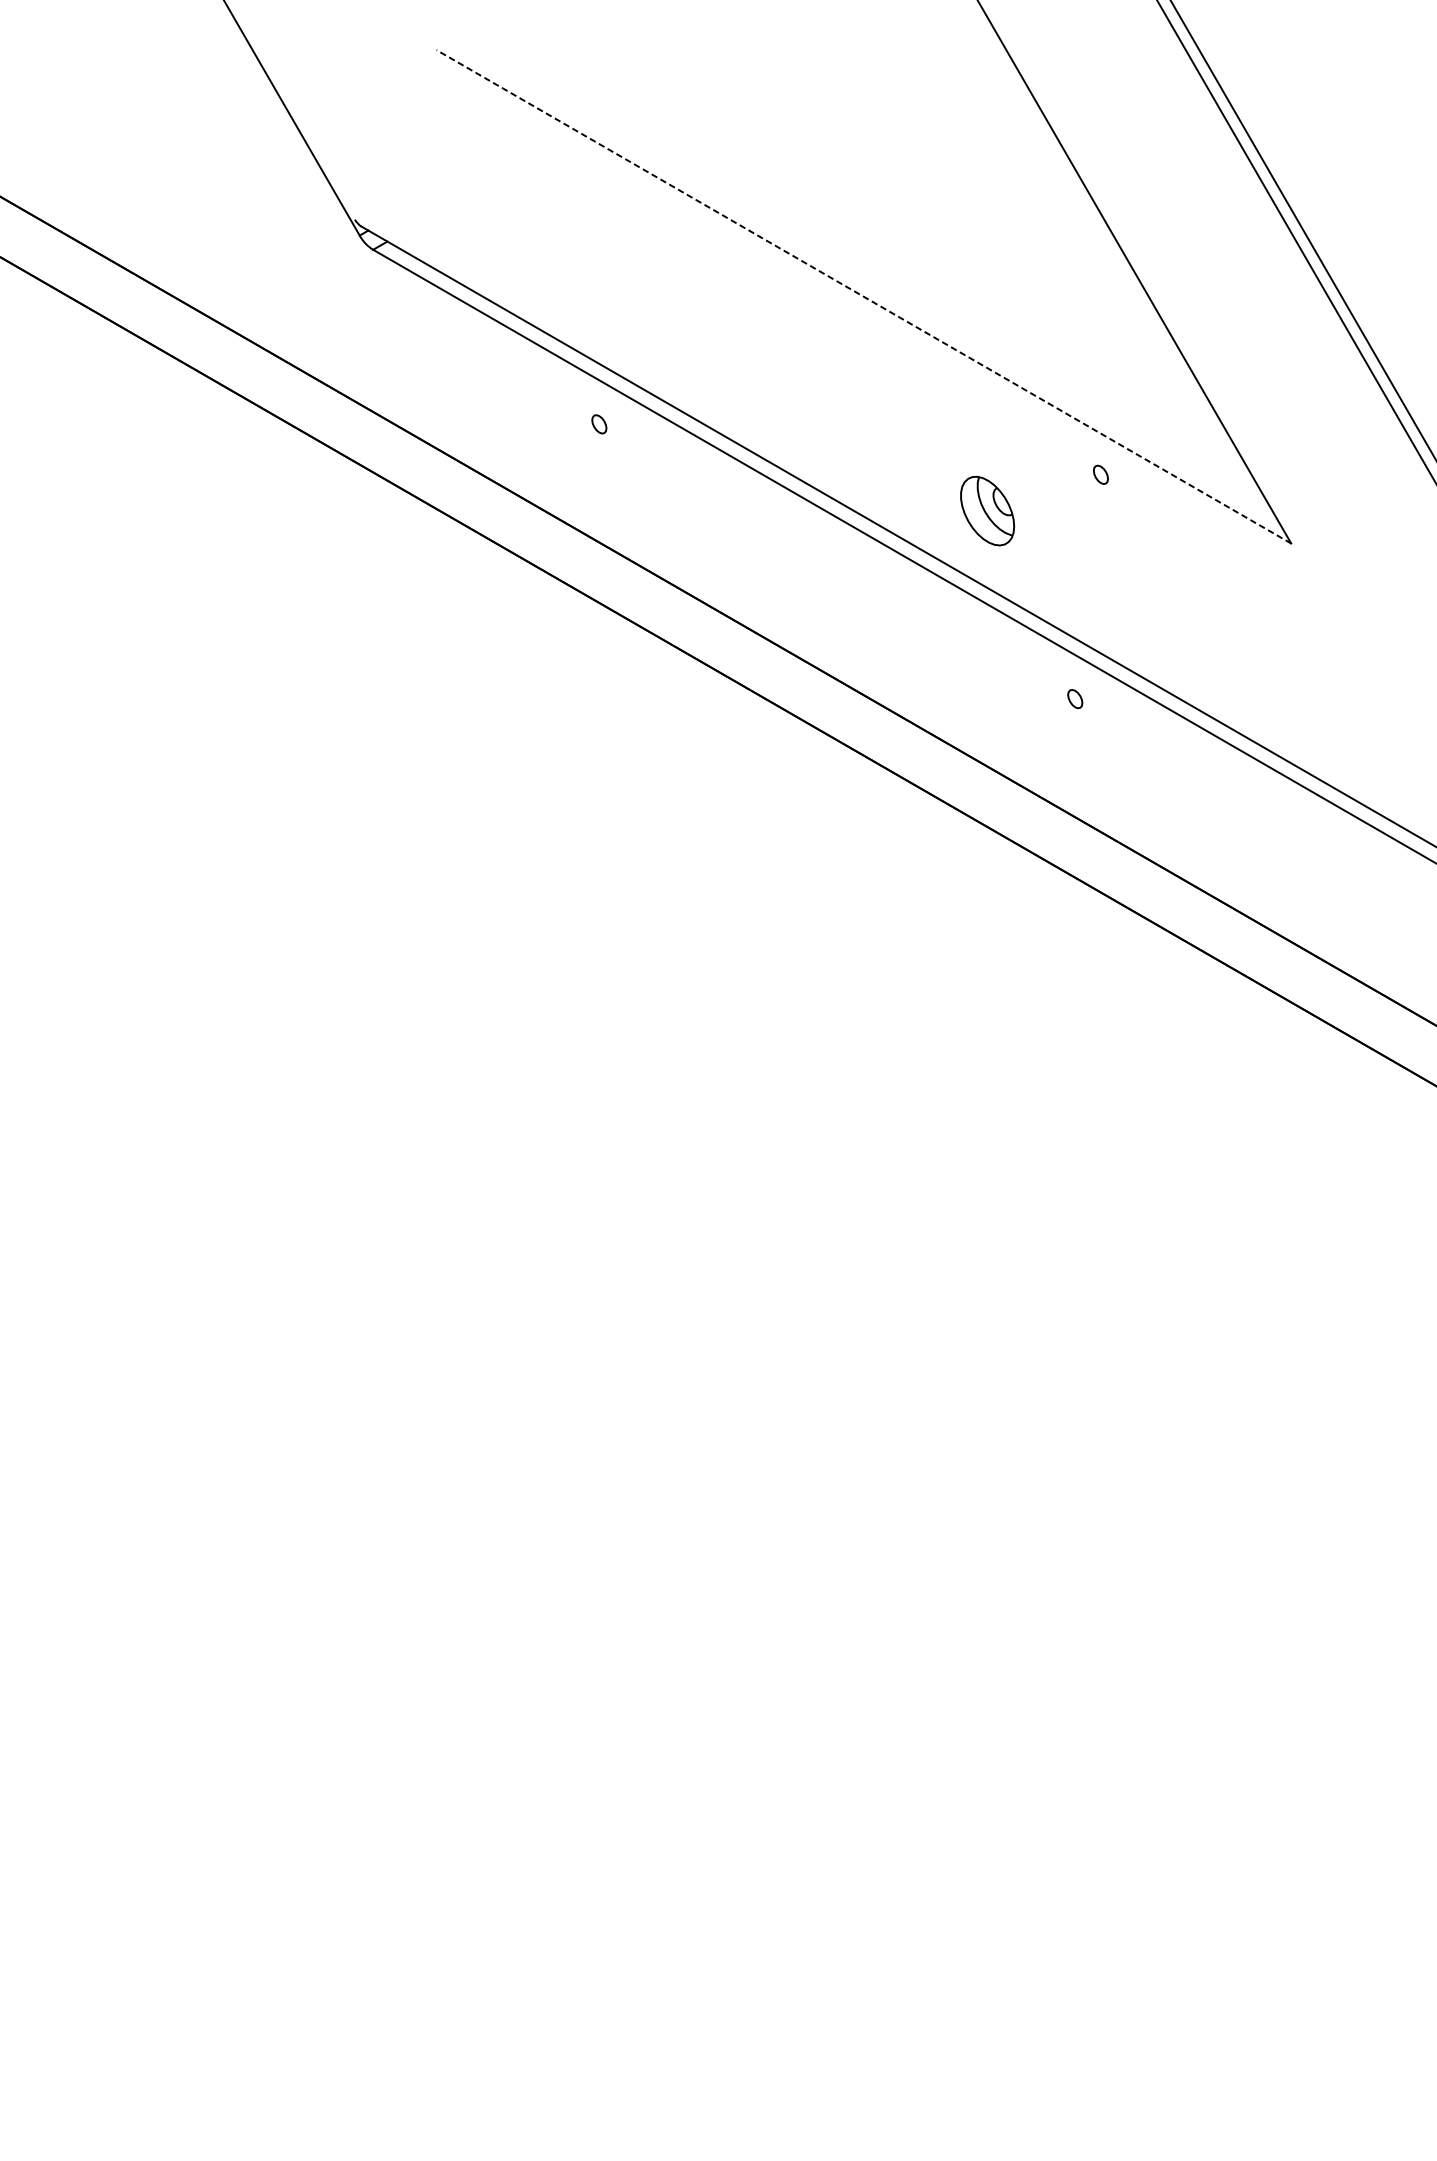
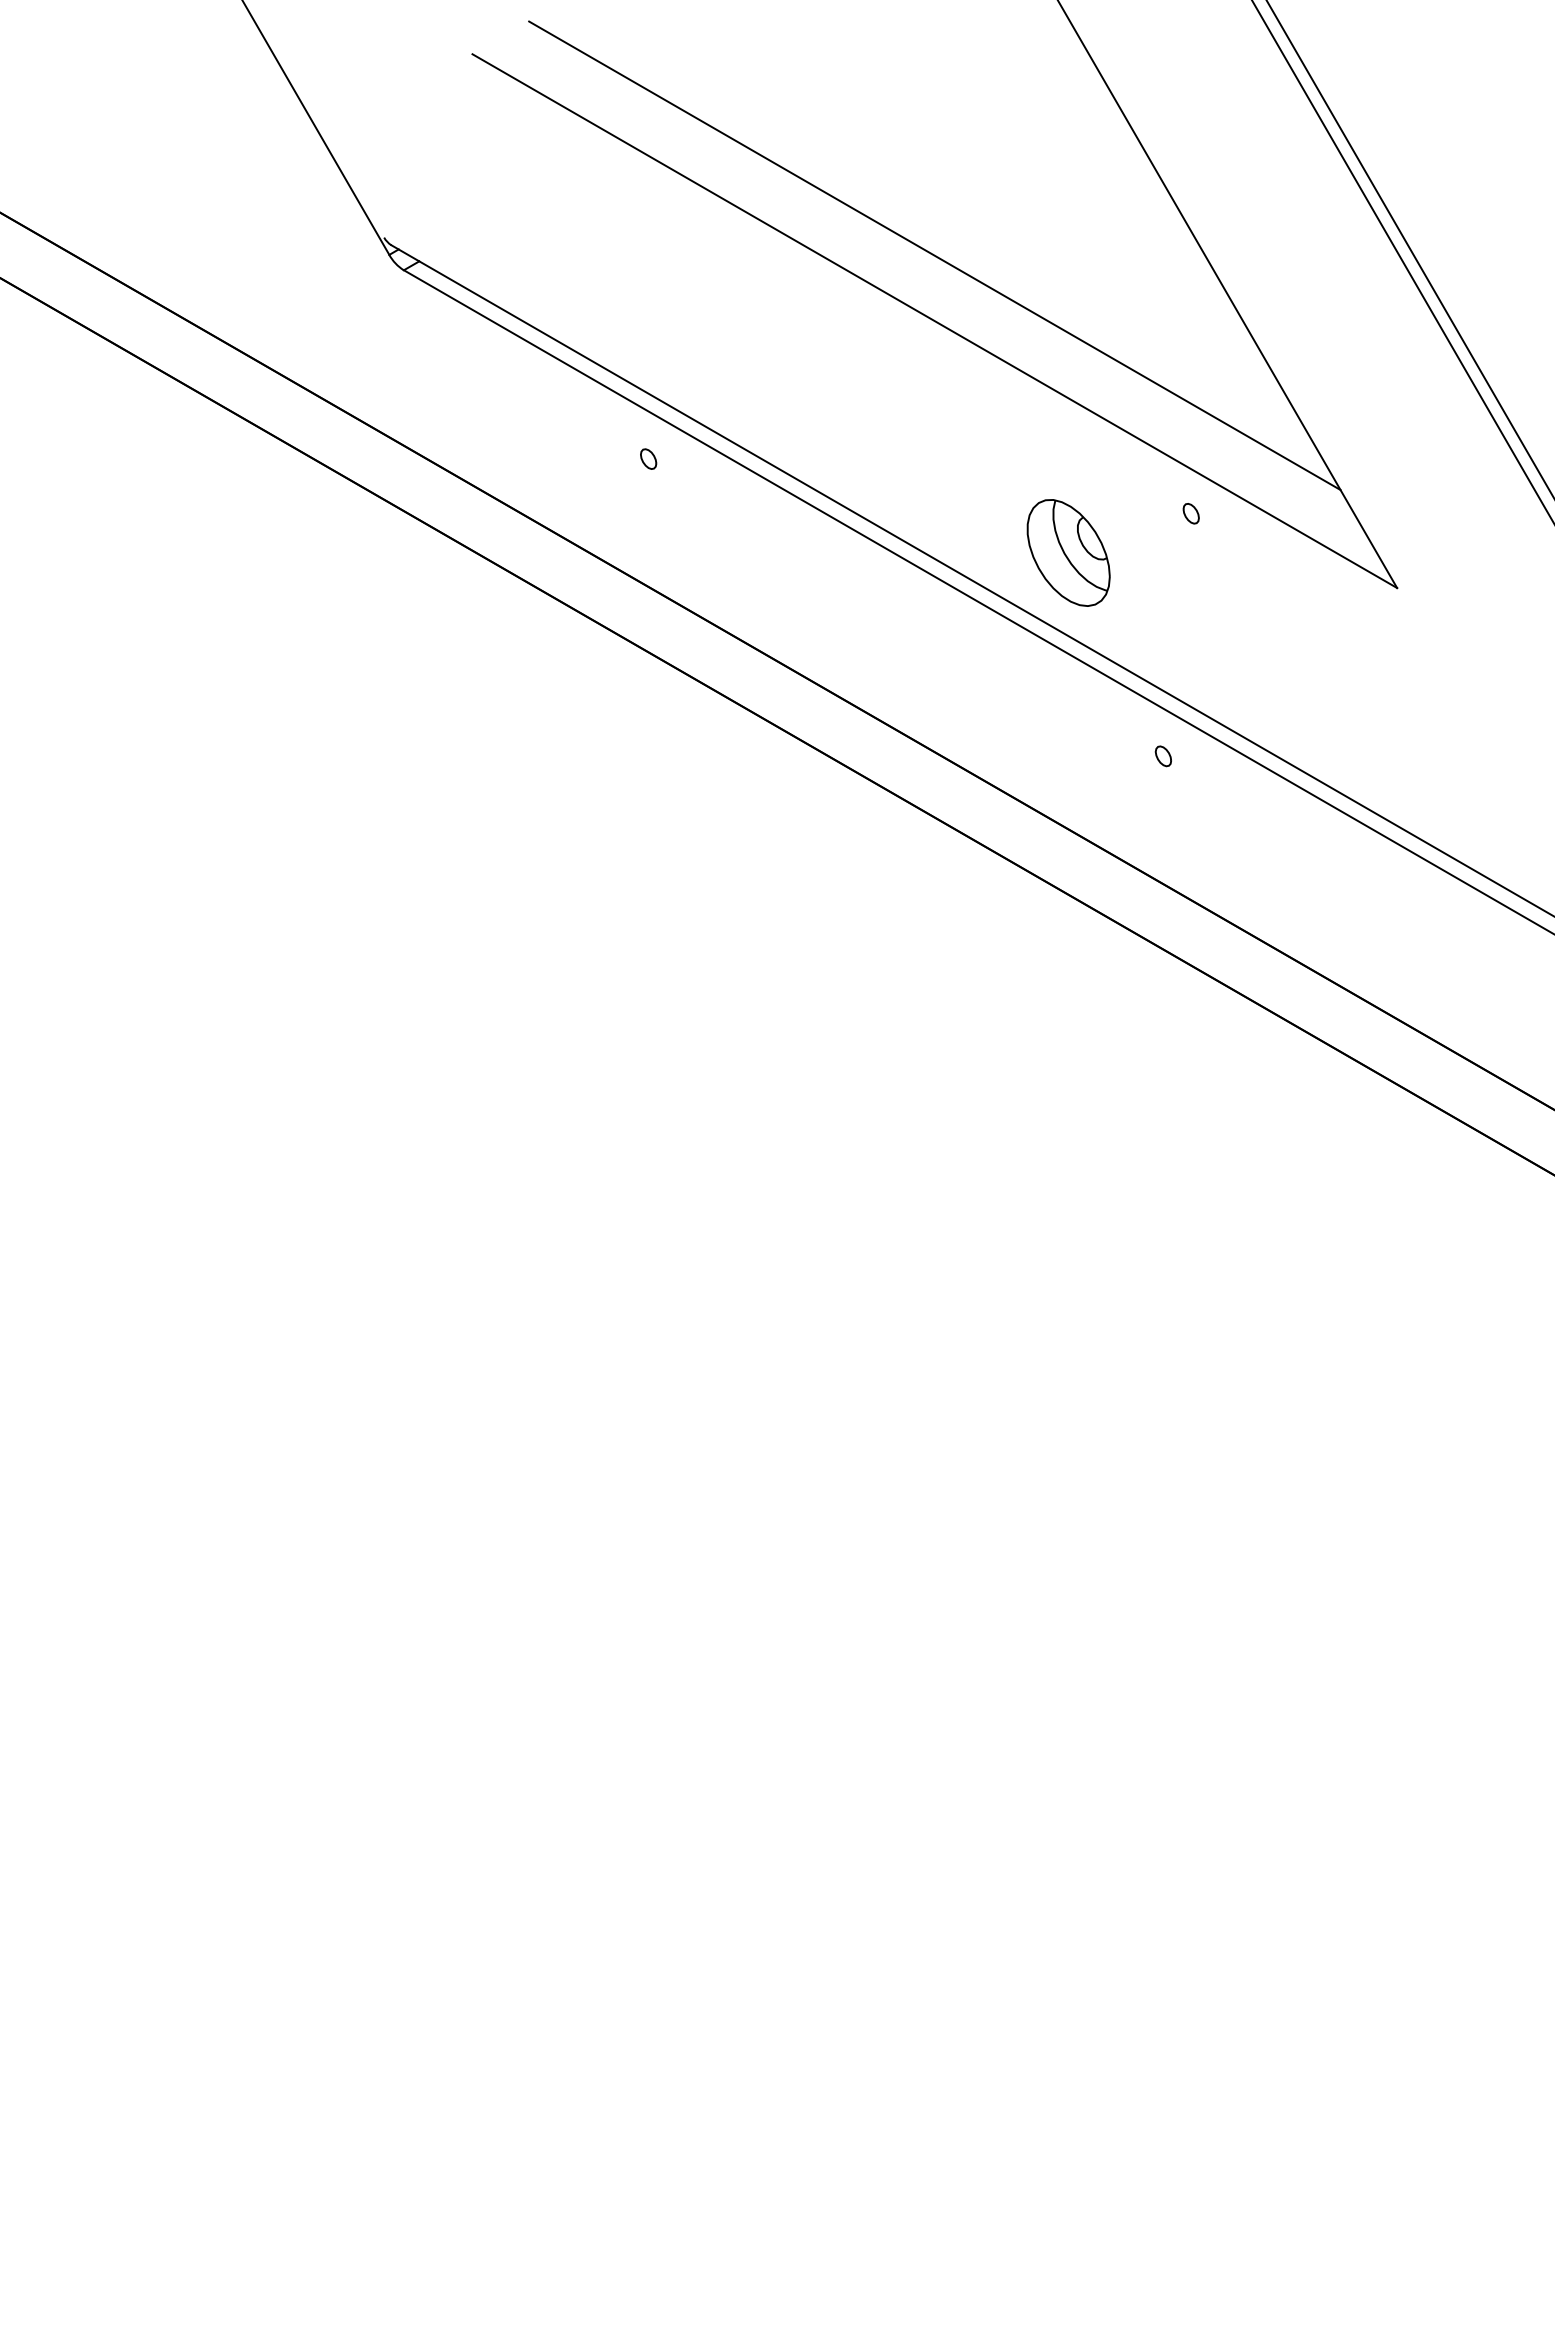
line: (863, 236) -> (934, 255), added
line: (863, 297) -> (934, 321), dashed -> solid
part: (987, 510) -> (1068, 552), size x1.43

